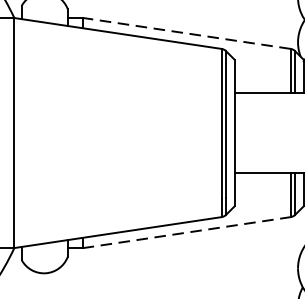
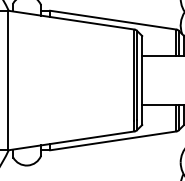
line: (187, 33) -> (113, 20), dashed -> solid
line: (187, 232) -> (113, 140), dashed -> solid

